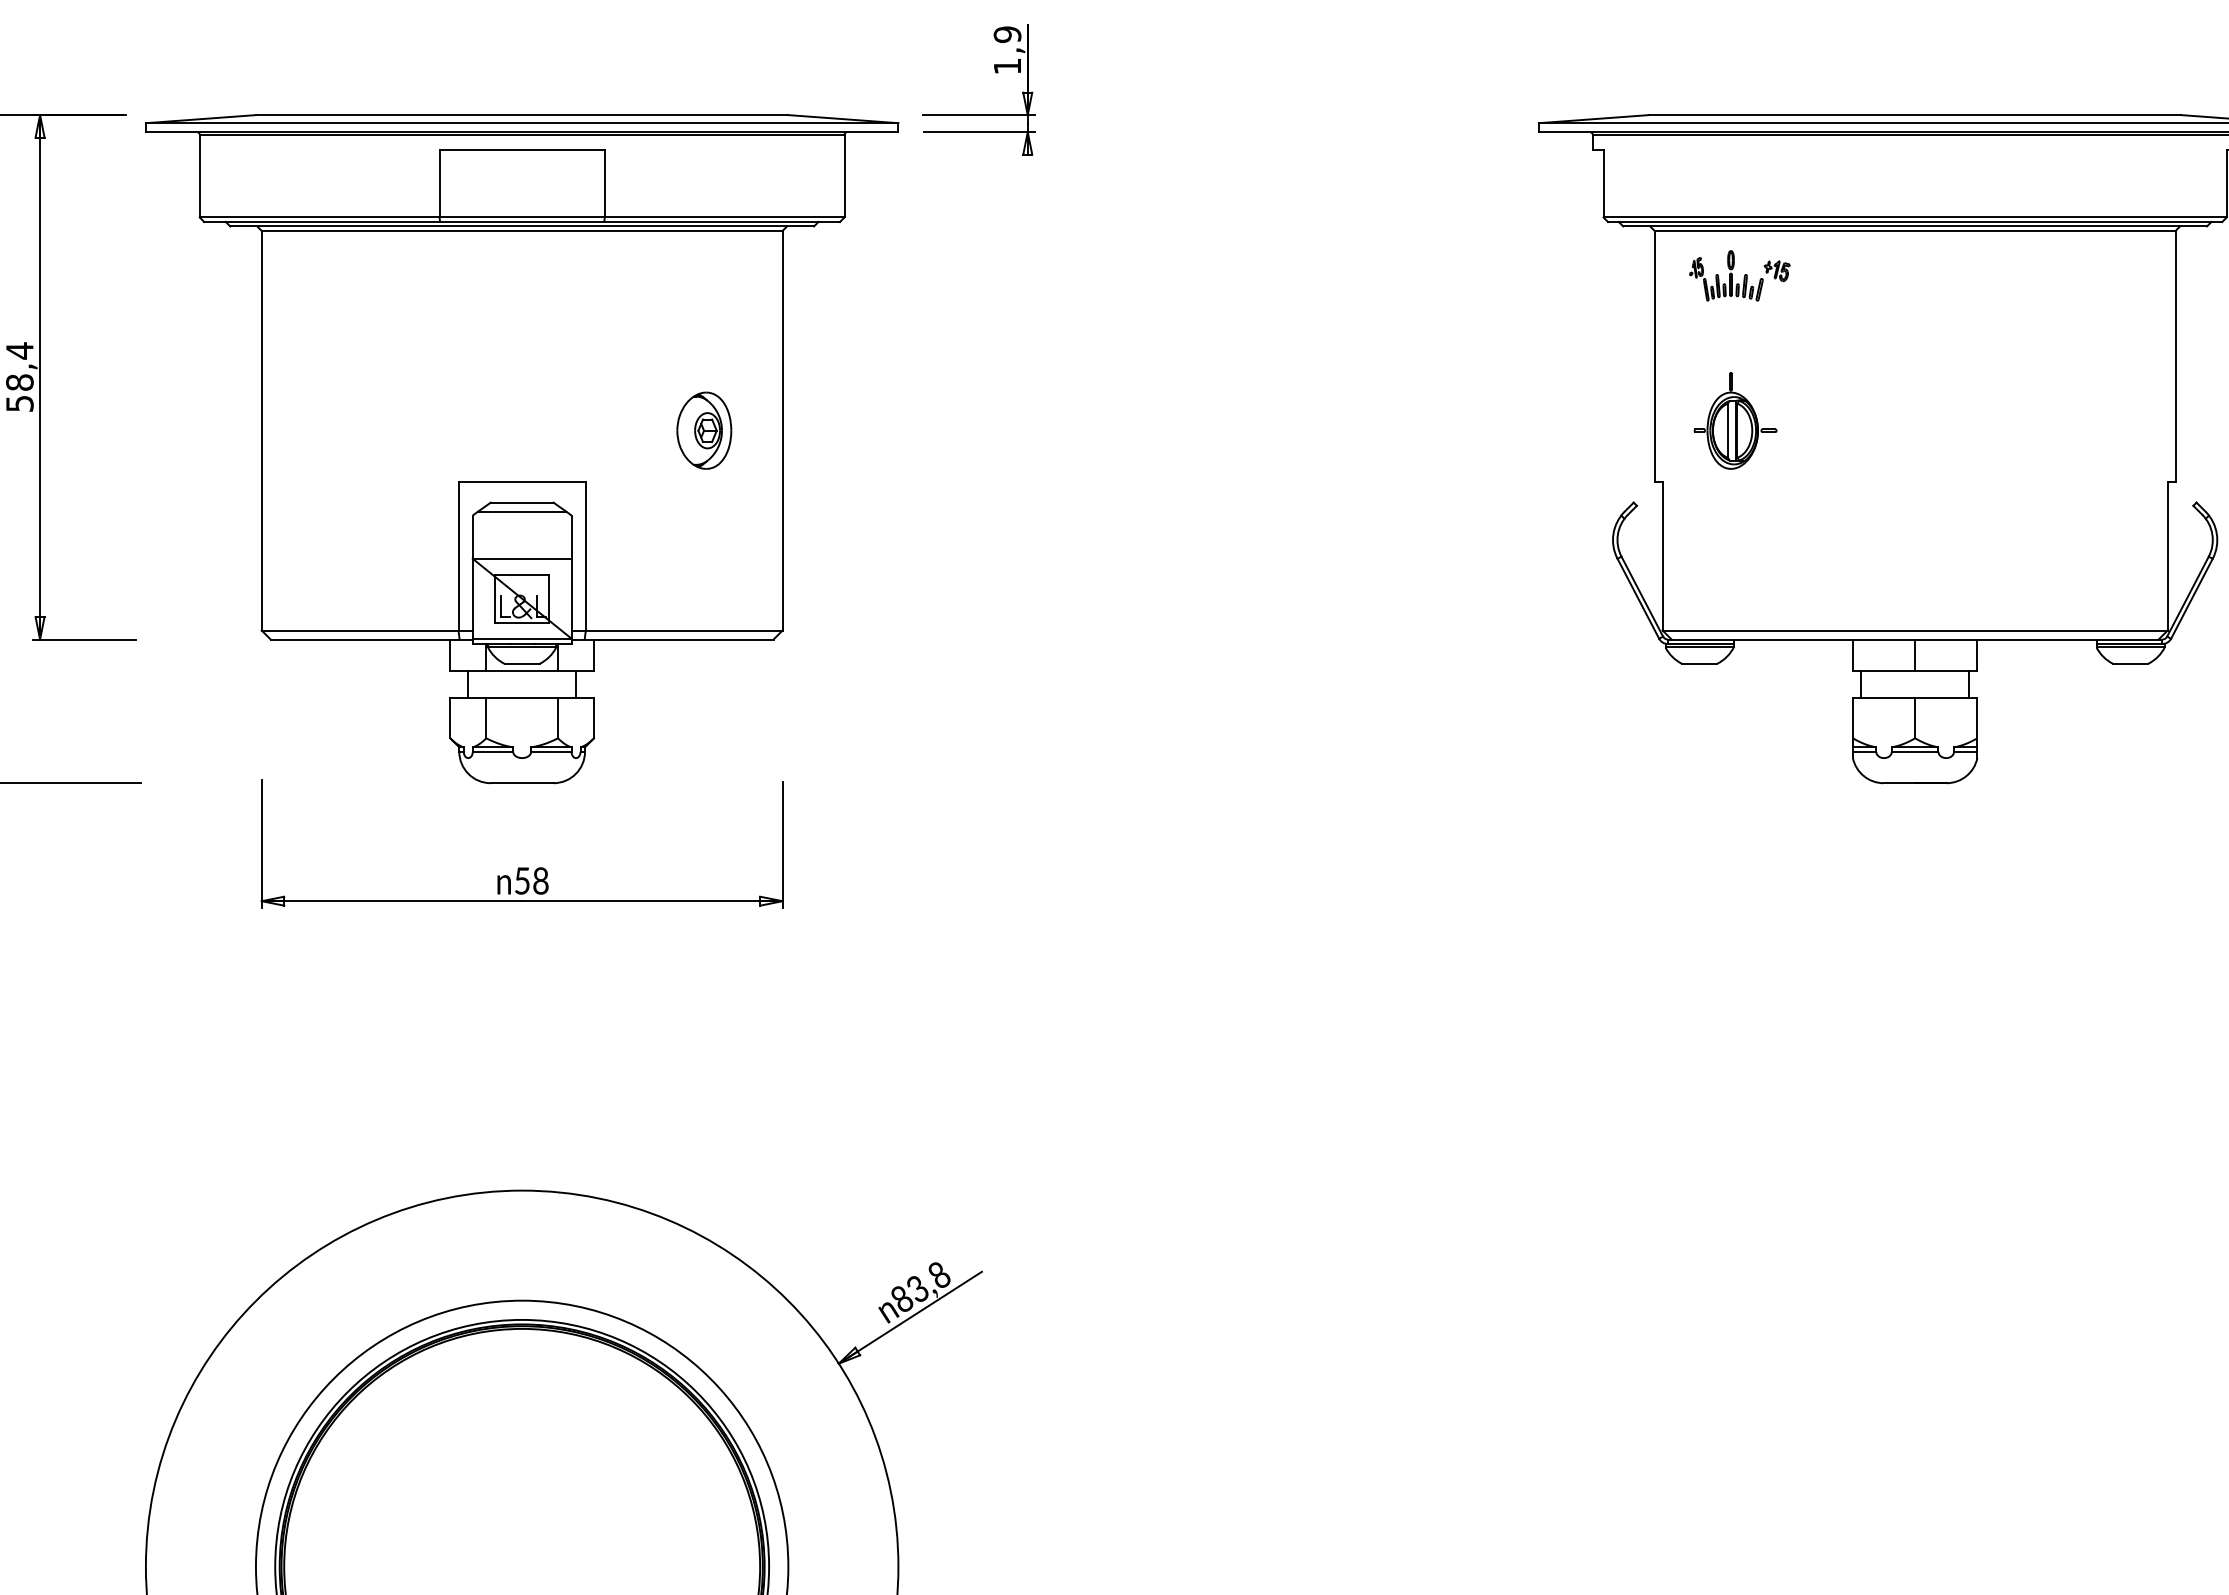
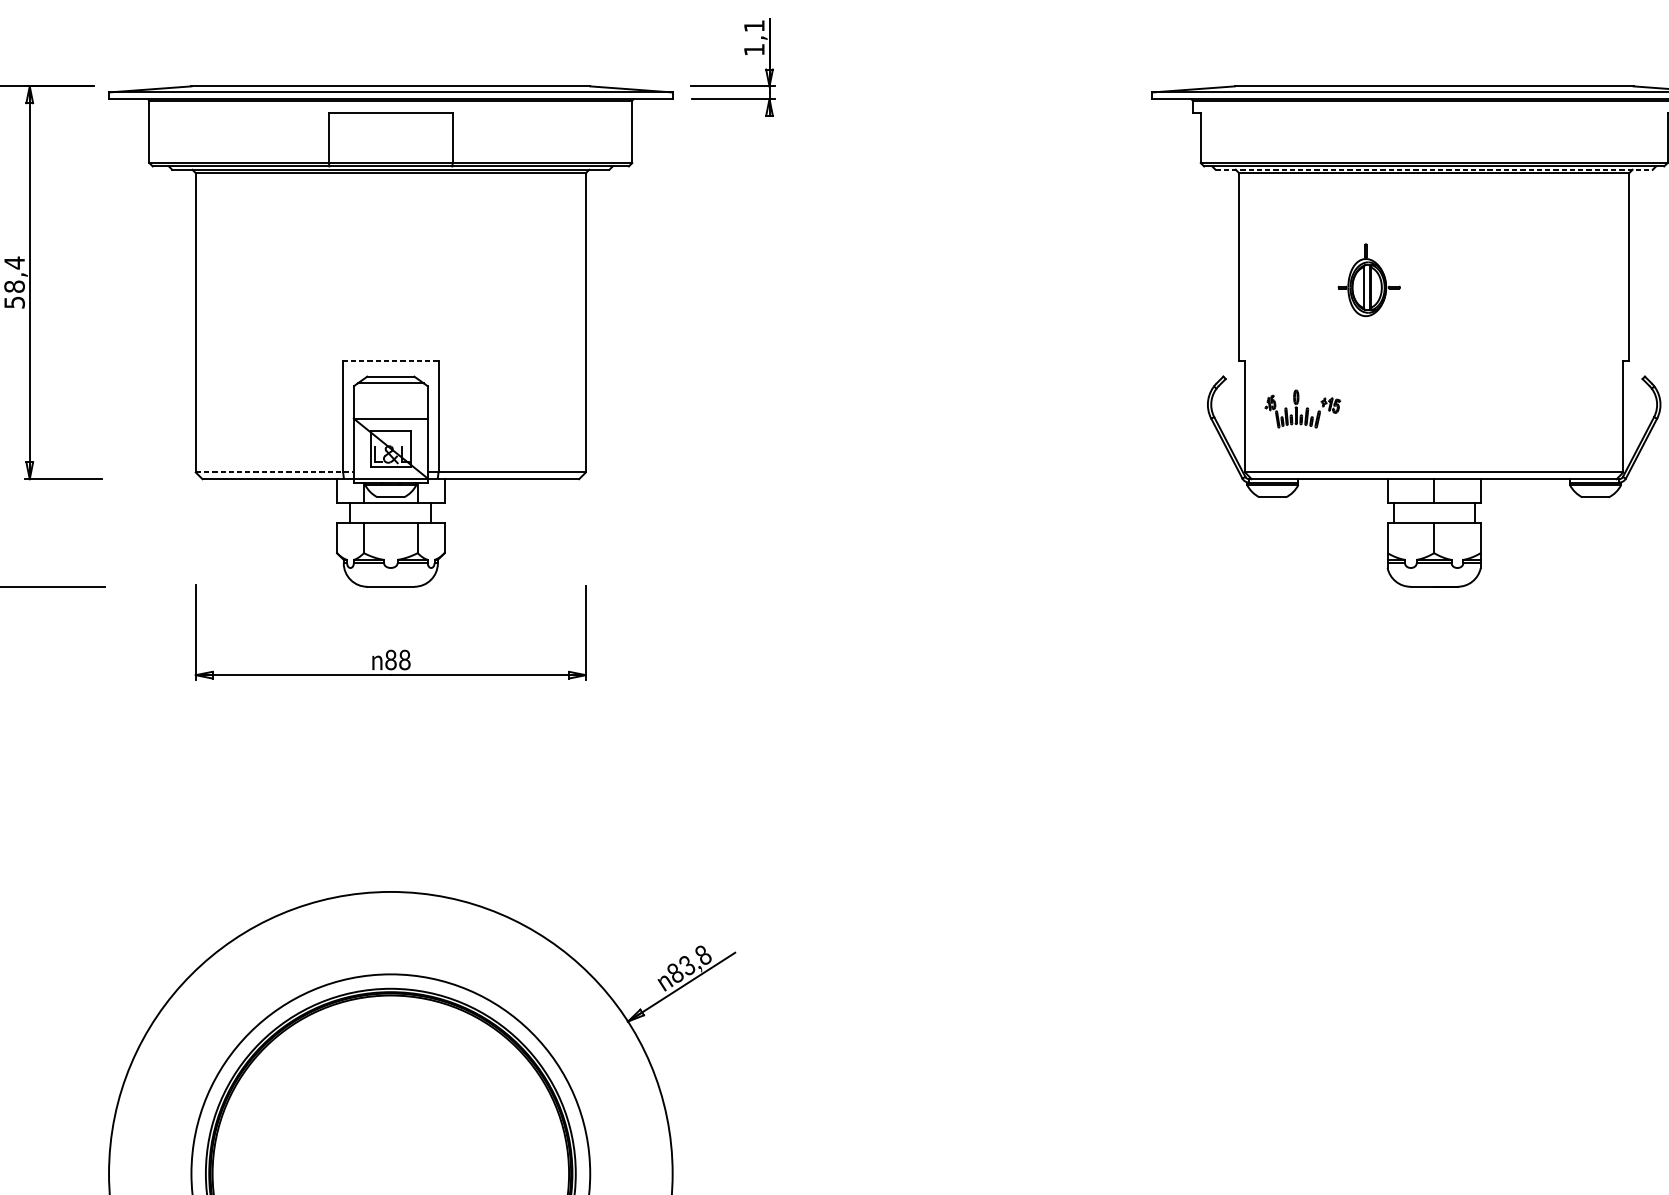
text: (1007, 34) -> (754, 26), 1,9 -> 1,1
line: (1915, 226) -> (1434, 169), solid -> dashed
part: (1739, 275) -> (1302, 408), moved
part: (1735, 420) -> (1369, 279), moved
part: (704, 430) -> (527, 322), removed
line: (522, 482) -> (391, 361), solid -> dashed
line: (367, 630) -> (274, 472), solid -> dashed
text: (522, 880) -> (391, 659), 58 -> 88

